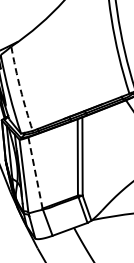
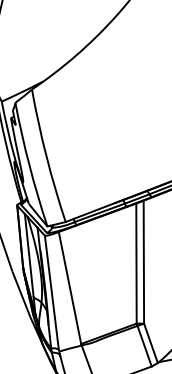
arc: (20, 89) -> (46, 156), dashed -> solid
line: (35, 173) -> (69, 288), dashed -> solid

